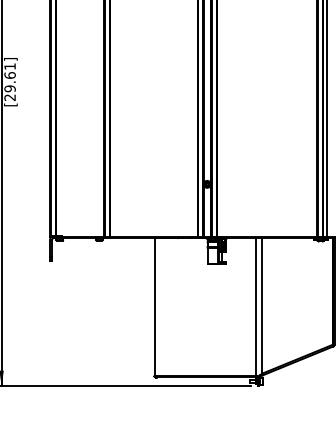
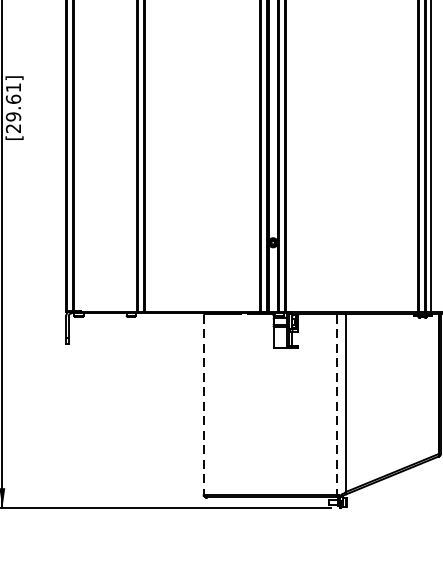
line: (154, 307) -> (203, 404), solid -> dashed
line: (255, 308) -> (336, 406), solid -> dashed

